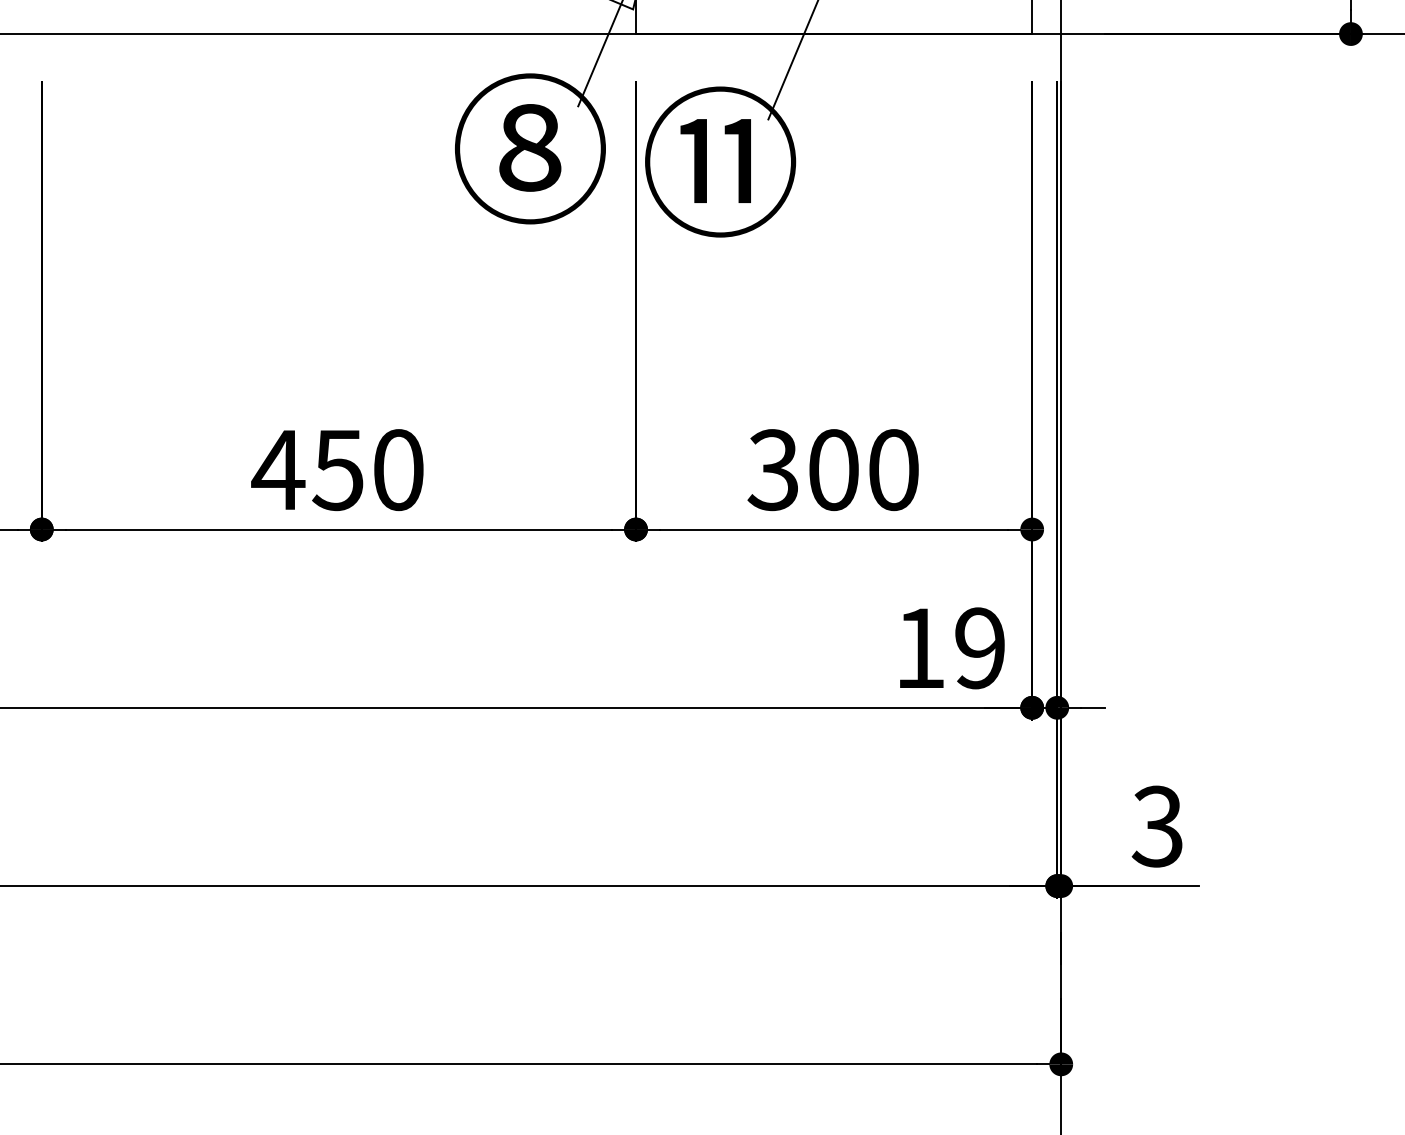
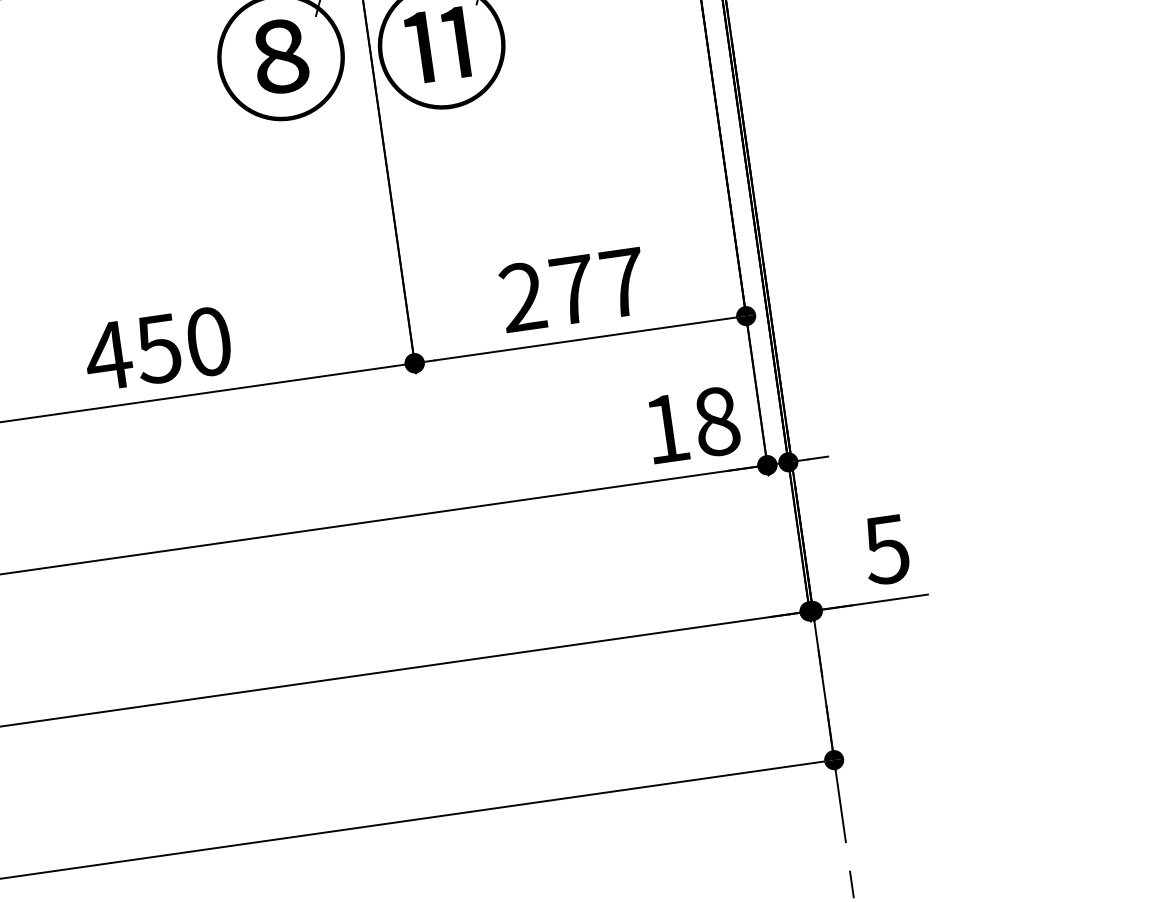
text: (832, 470) -> (572, 290), 300 -> 277
text: (980, 648) -> (717, 421), 19 -> 18
text: (1156, 826) -> (885, 549), 3 -> 5

